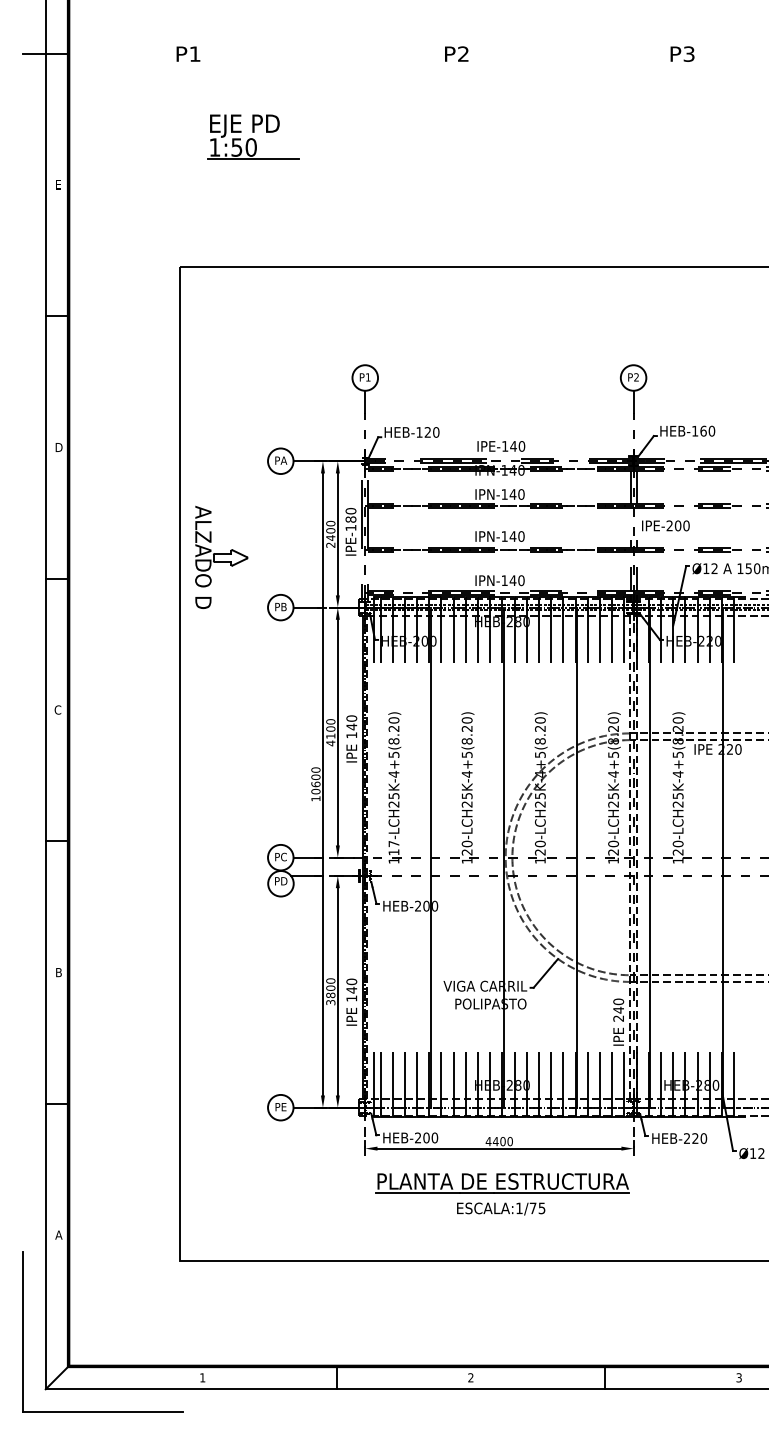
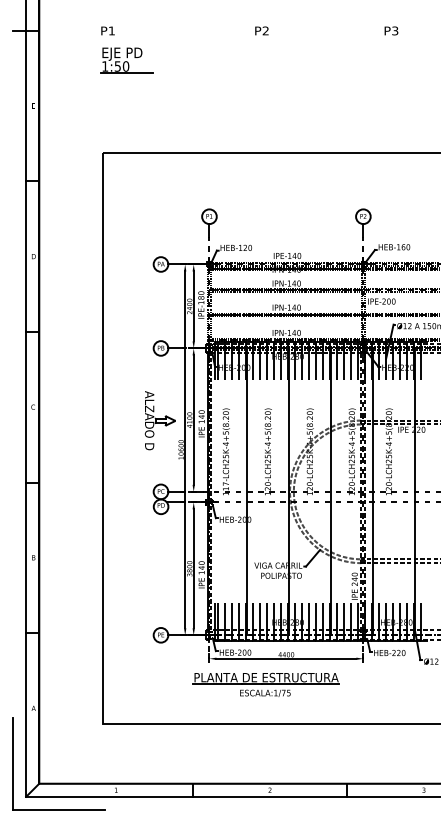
part: (252, 137) -> (126, 60), moved
part: (220, 557) -> (159, 420), moved
part: (501, 1193) -> (265, 684), moved

